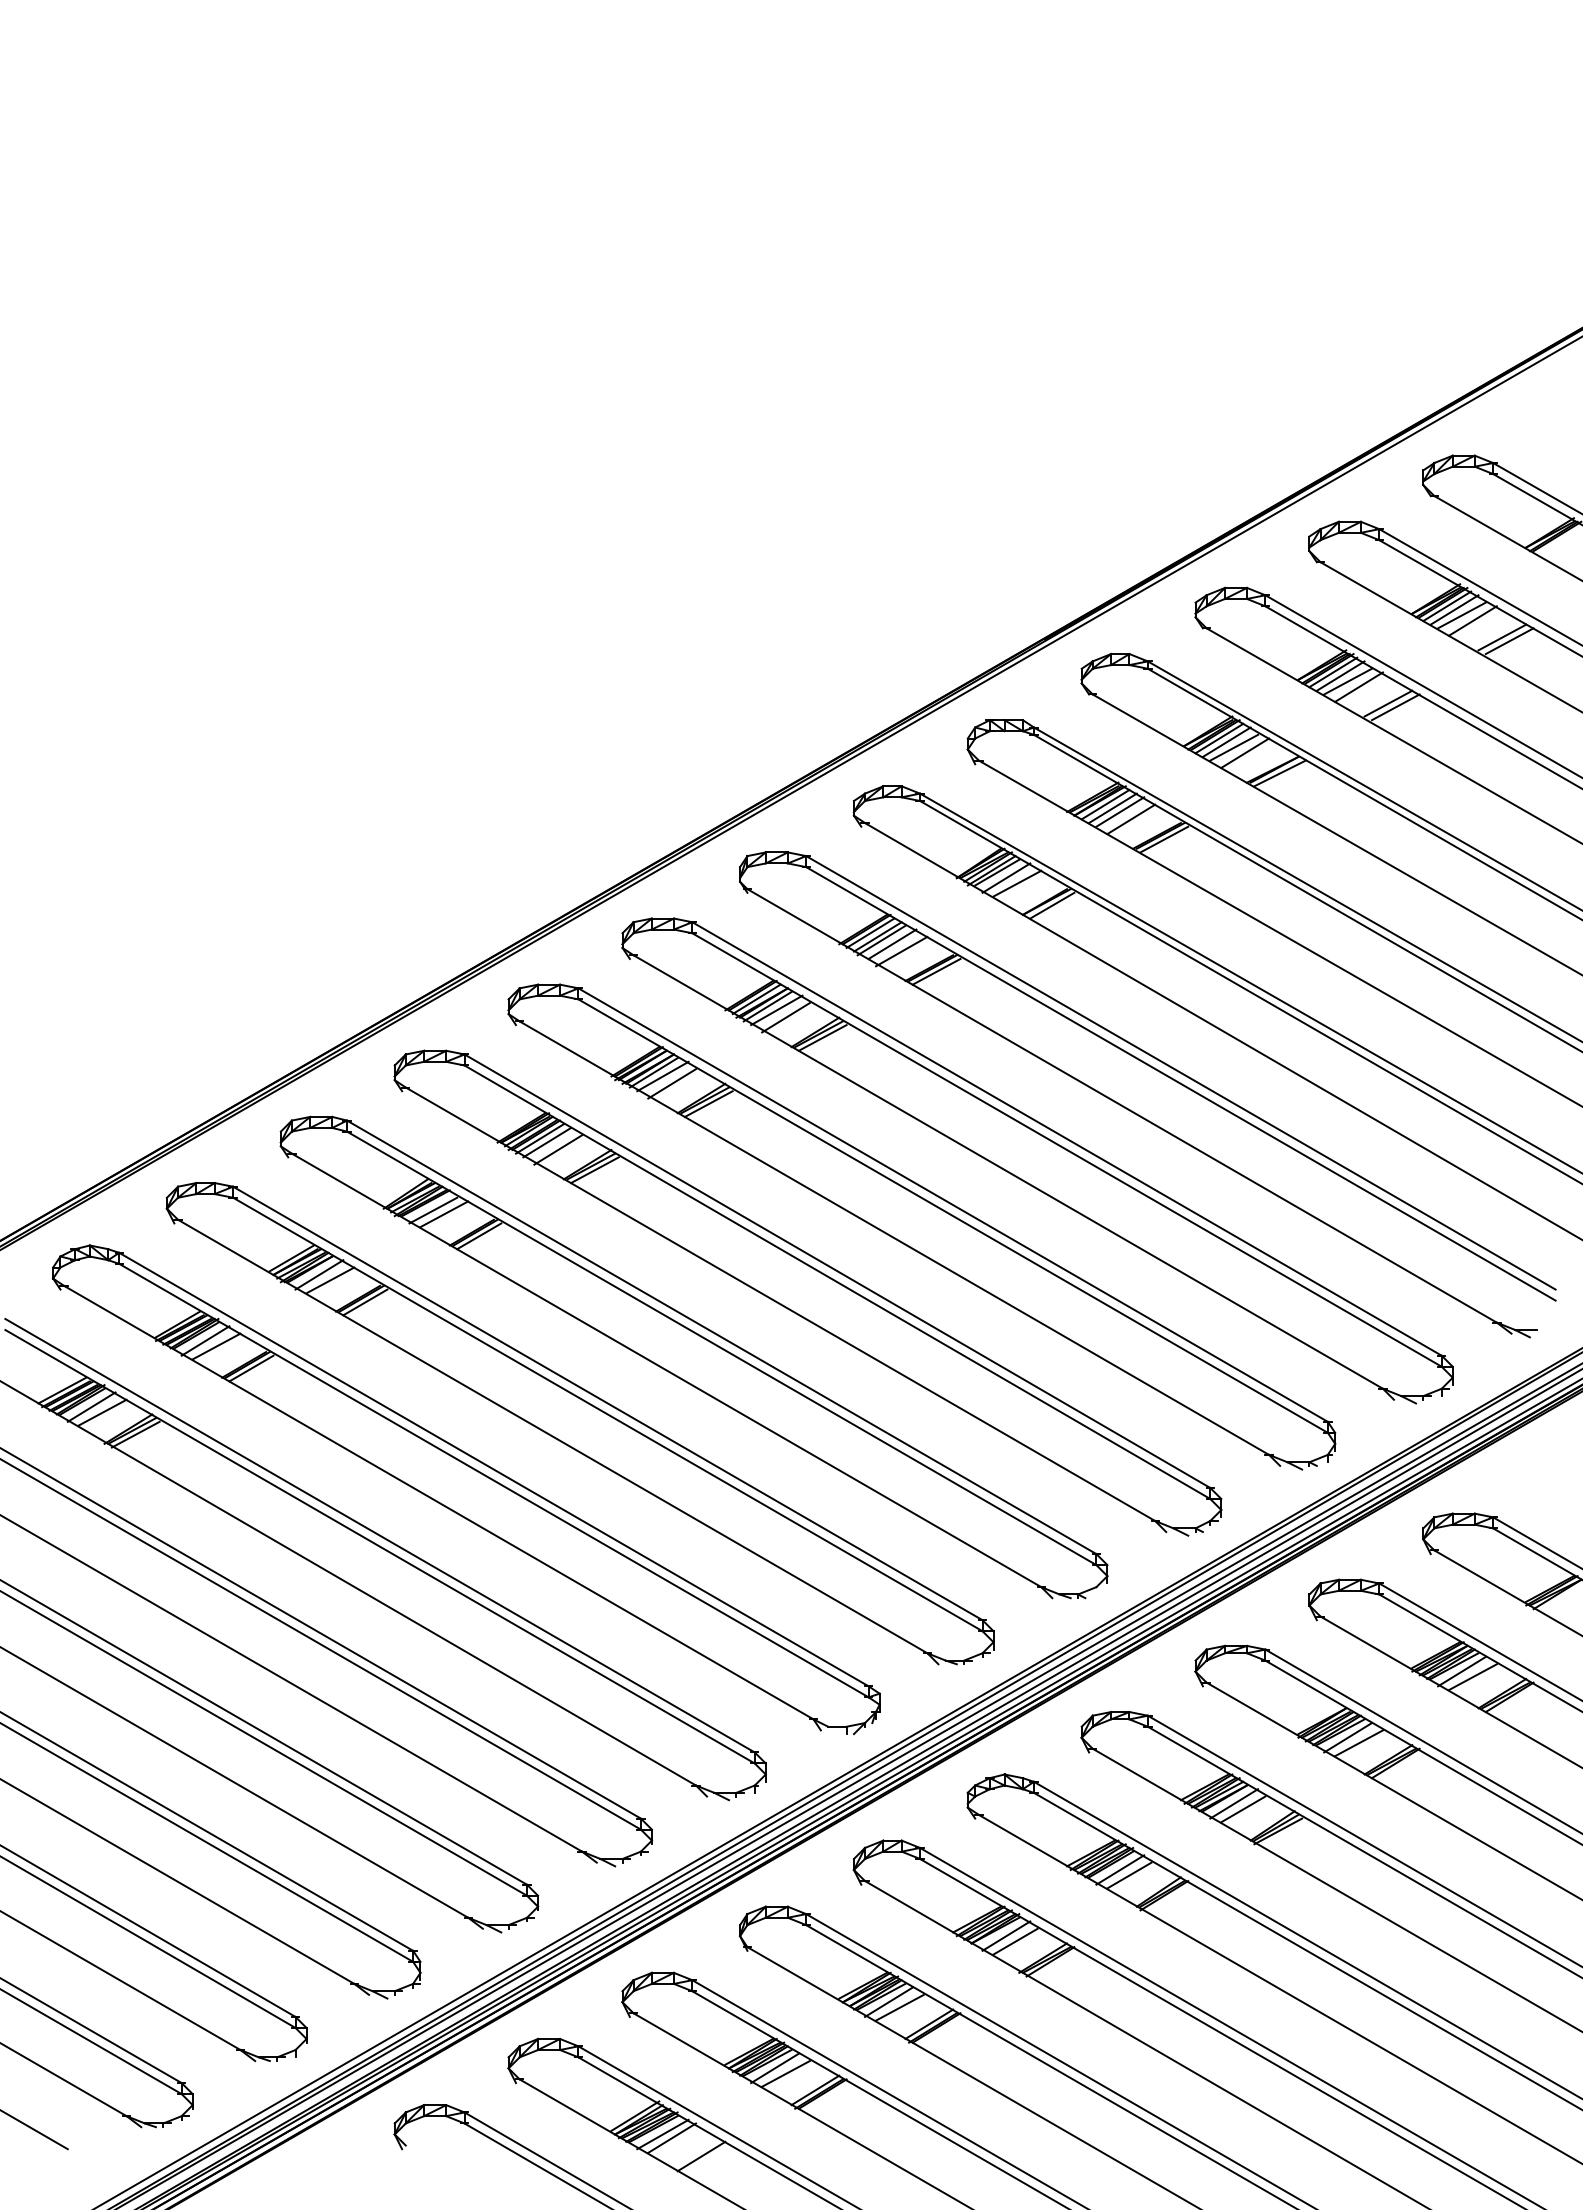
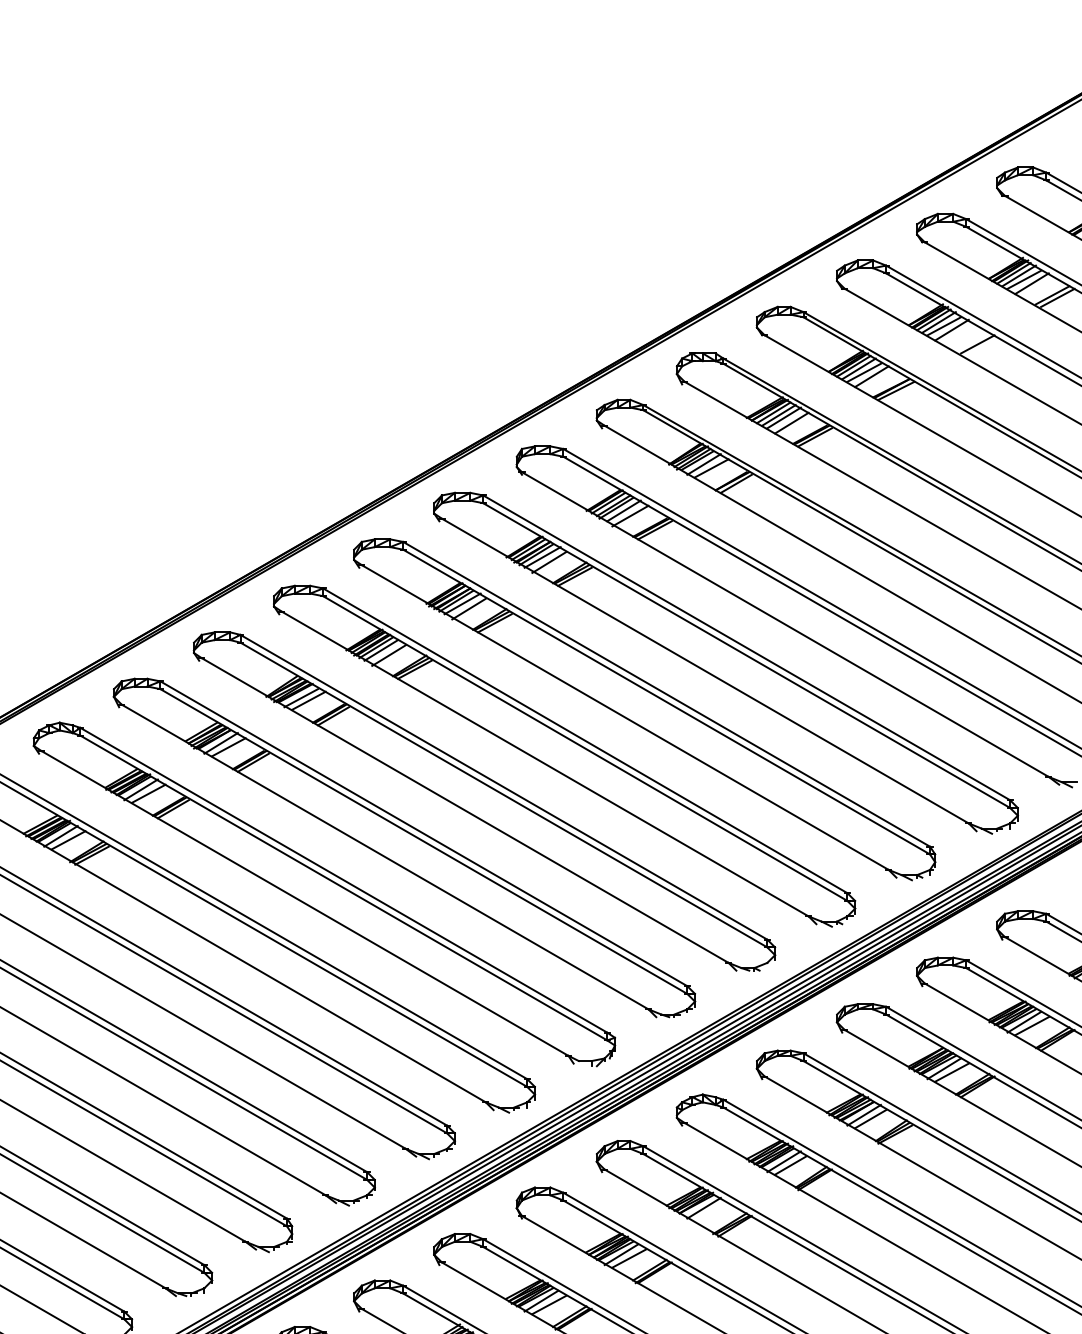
line: (1388, 703) -> (972, 341), removed
line: (1015, 1941) -> (710, 1212), removed

